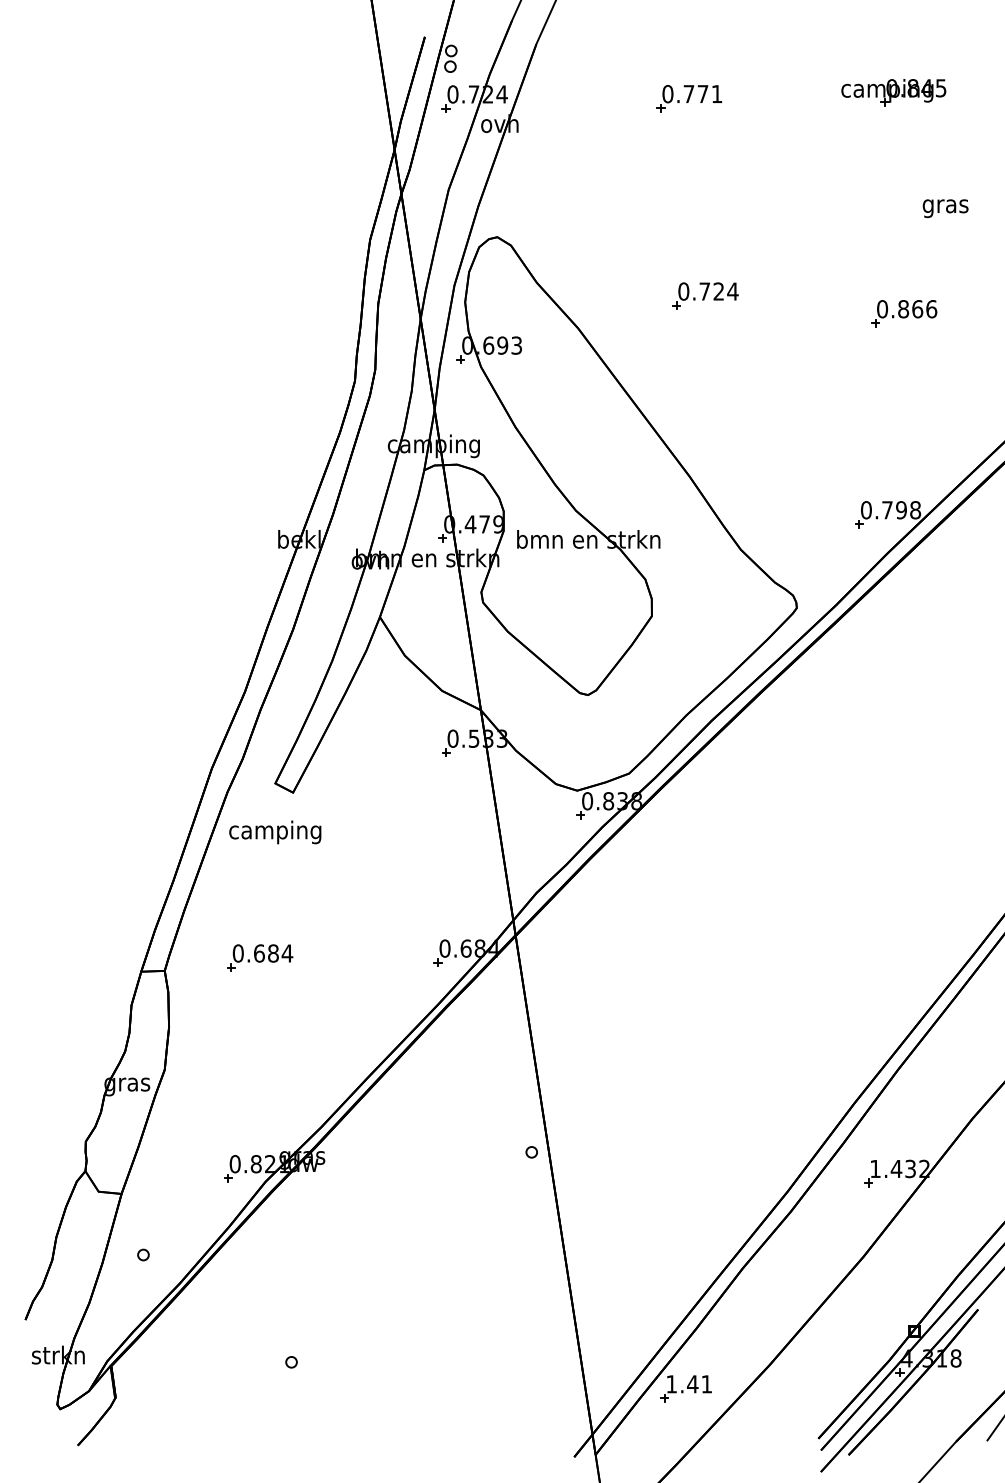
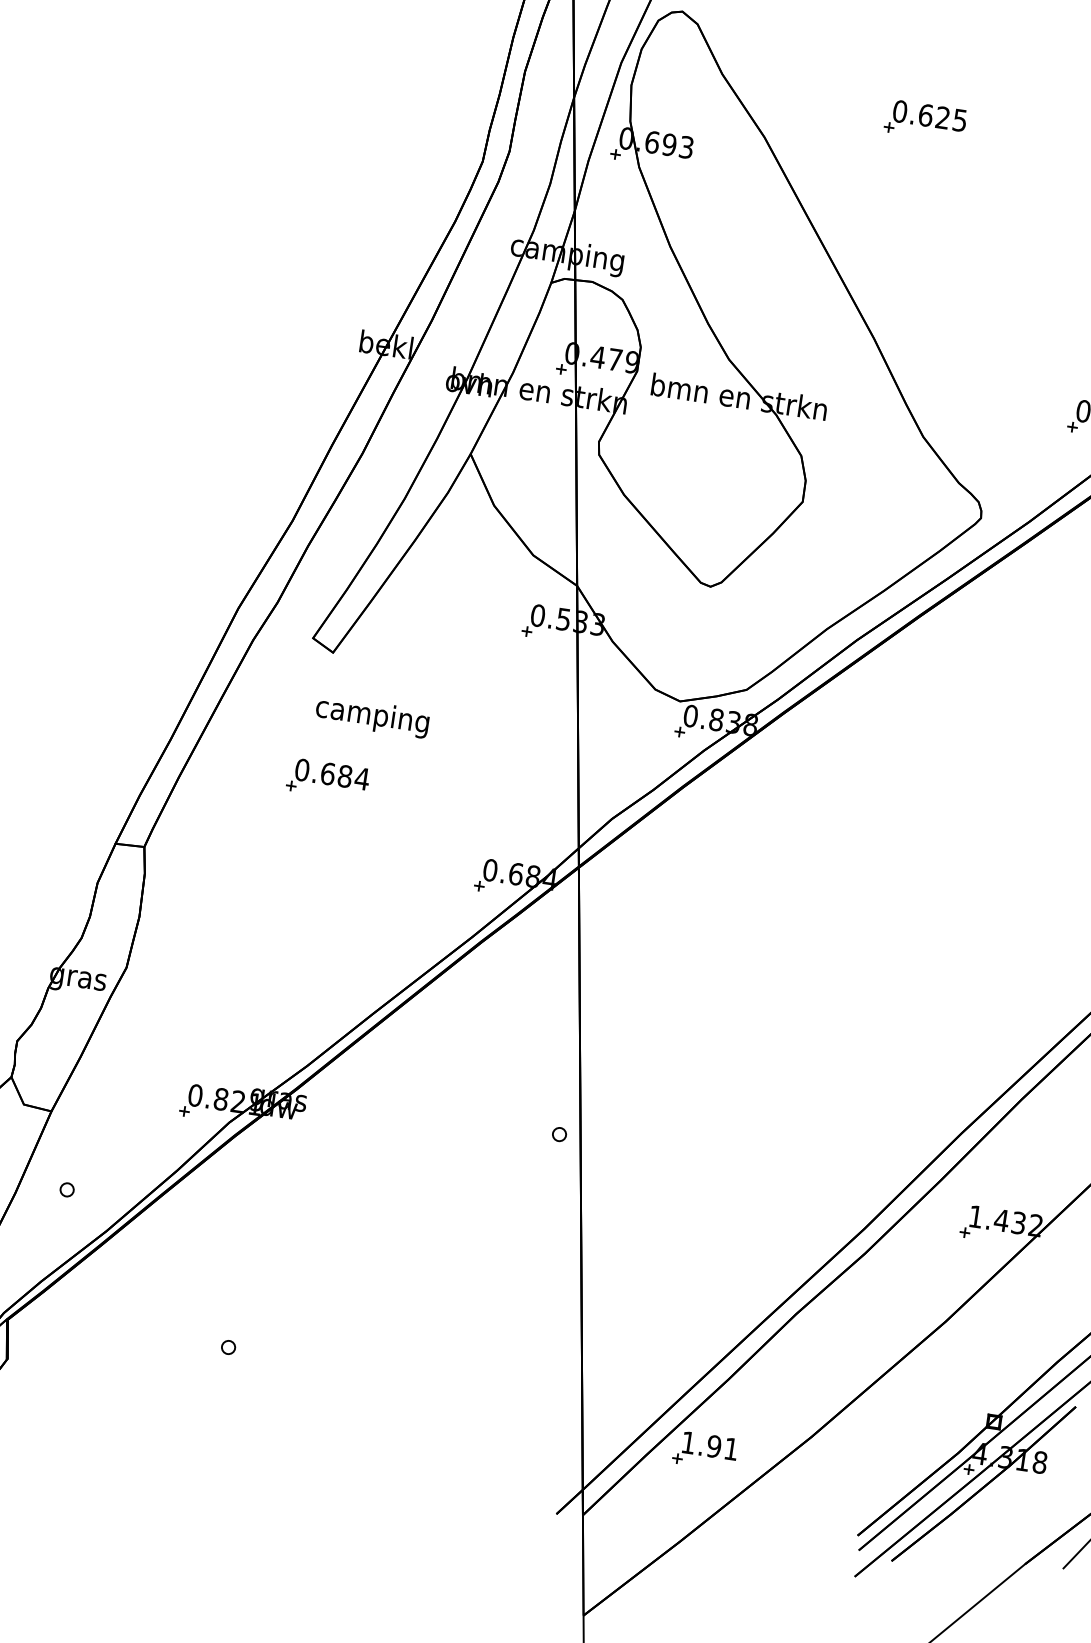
text: (718, 291) -> (942, 117), 0.724 -> 0.625
text: (275, 832) -> (372, 716), moved
part: (260, 957) -> (328, 778), moved
text: (692, 1384) -> (713, 1446), 1.41 -> 1.91

